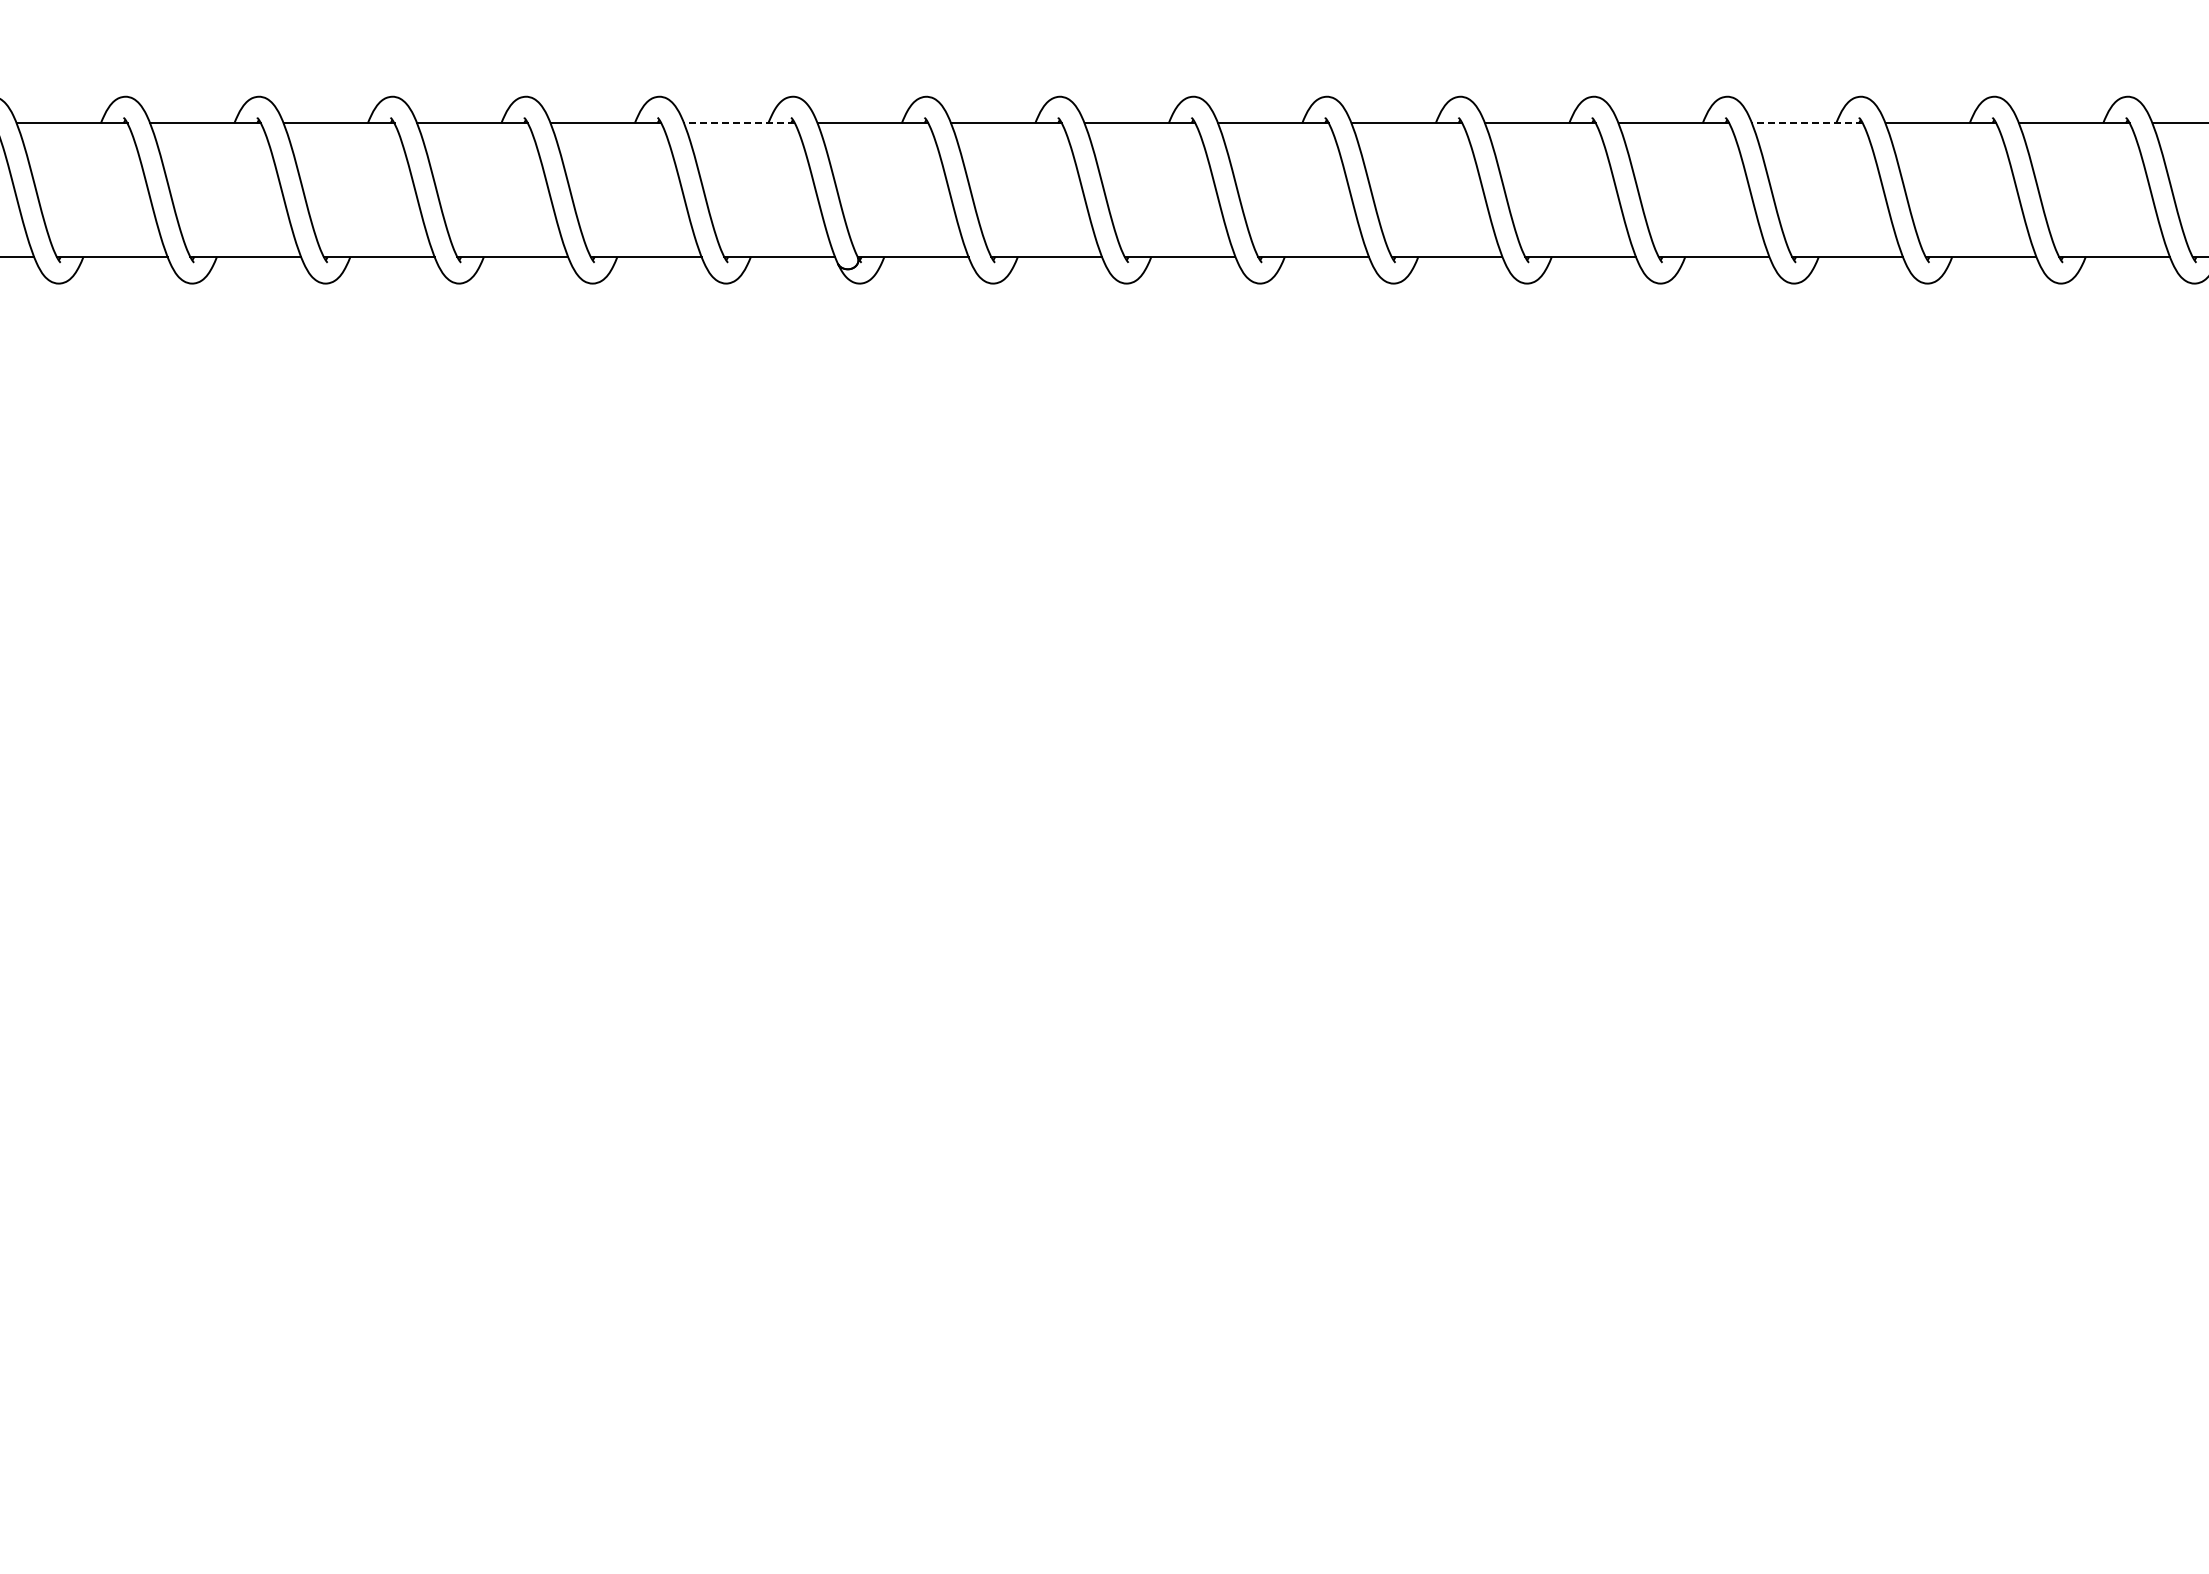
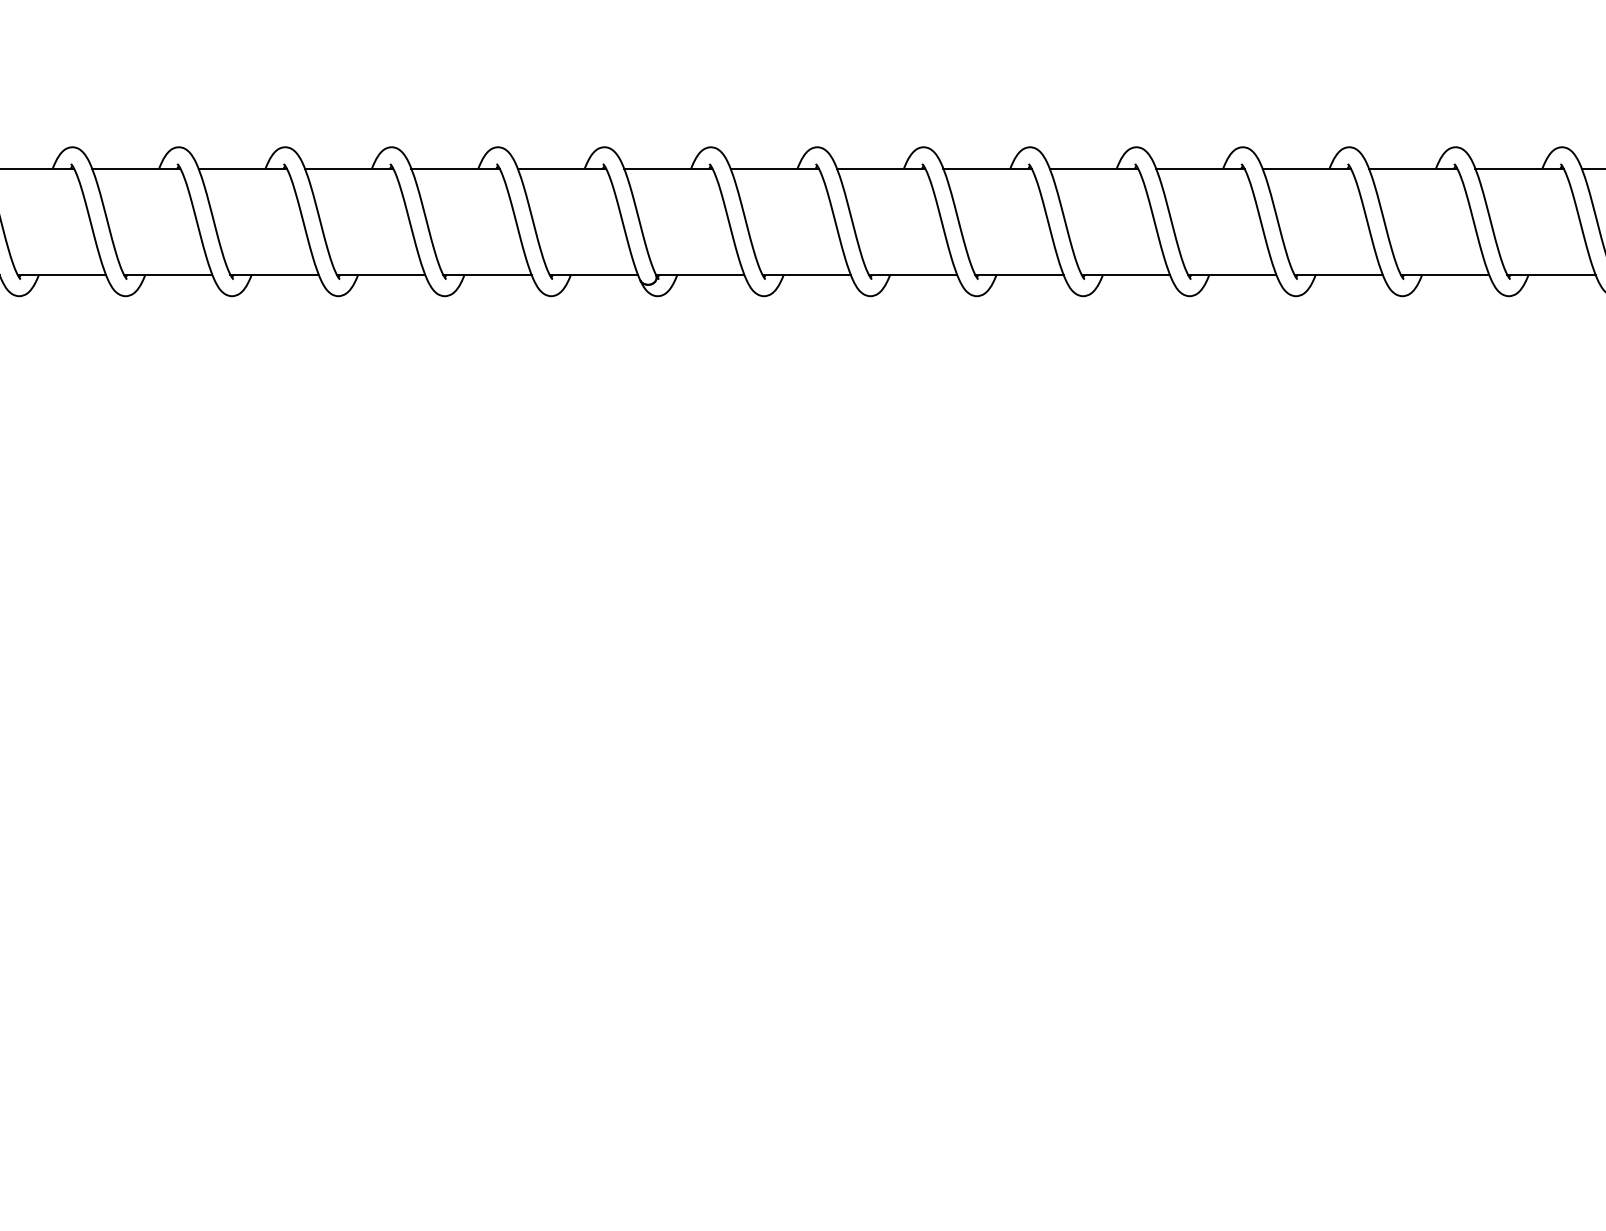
line: (739, 123) -> (561, 168), dashed -> solid
line: (1806, 123) -> (1412, 168), dashed -> solid

